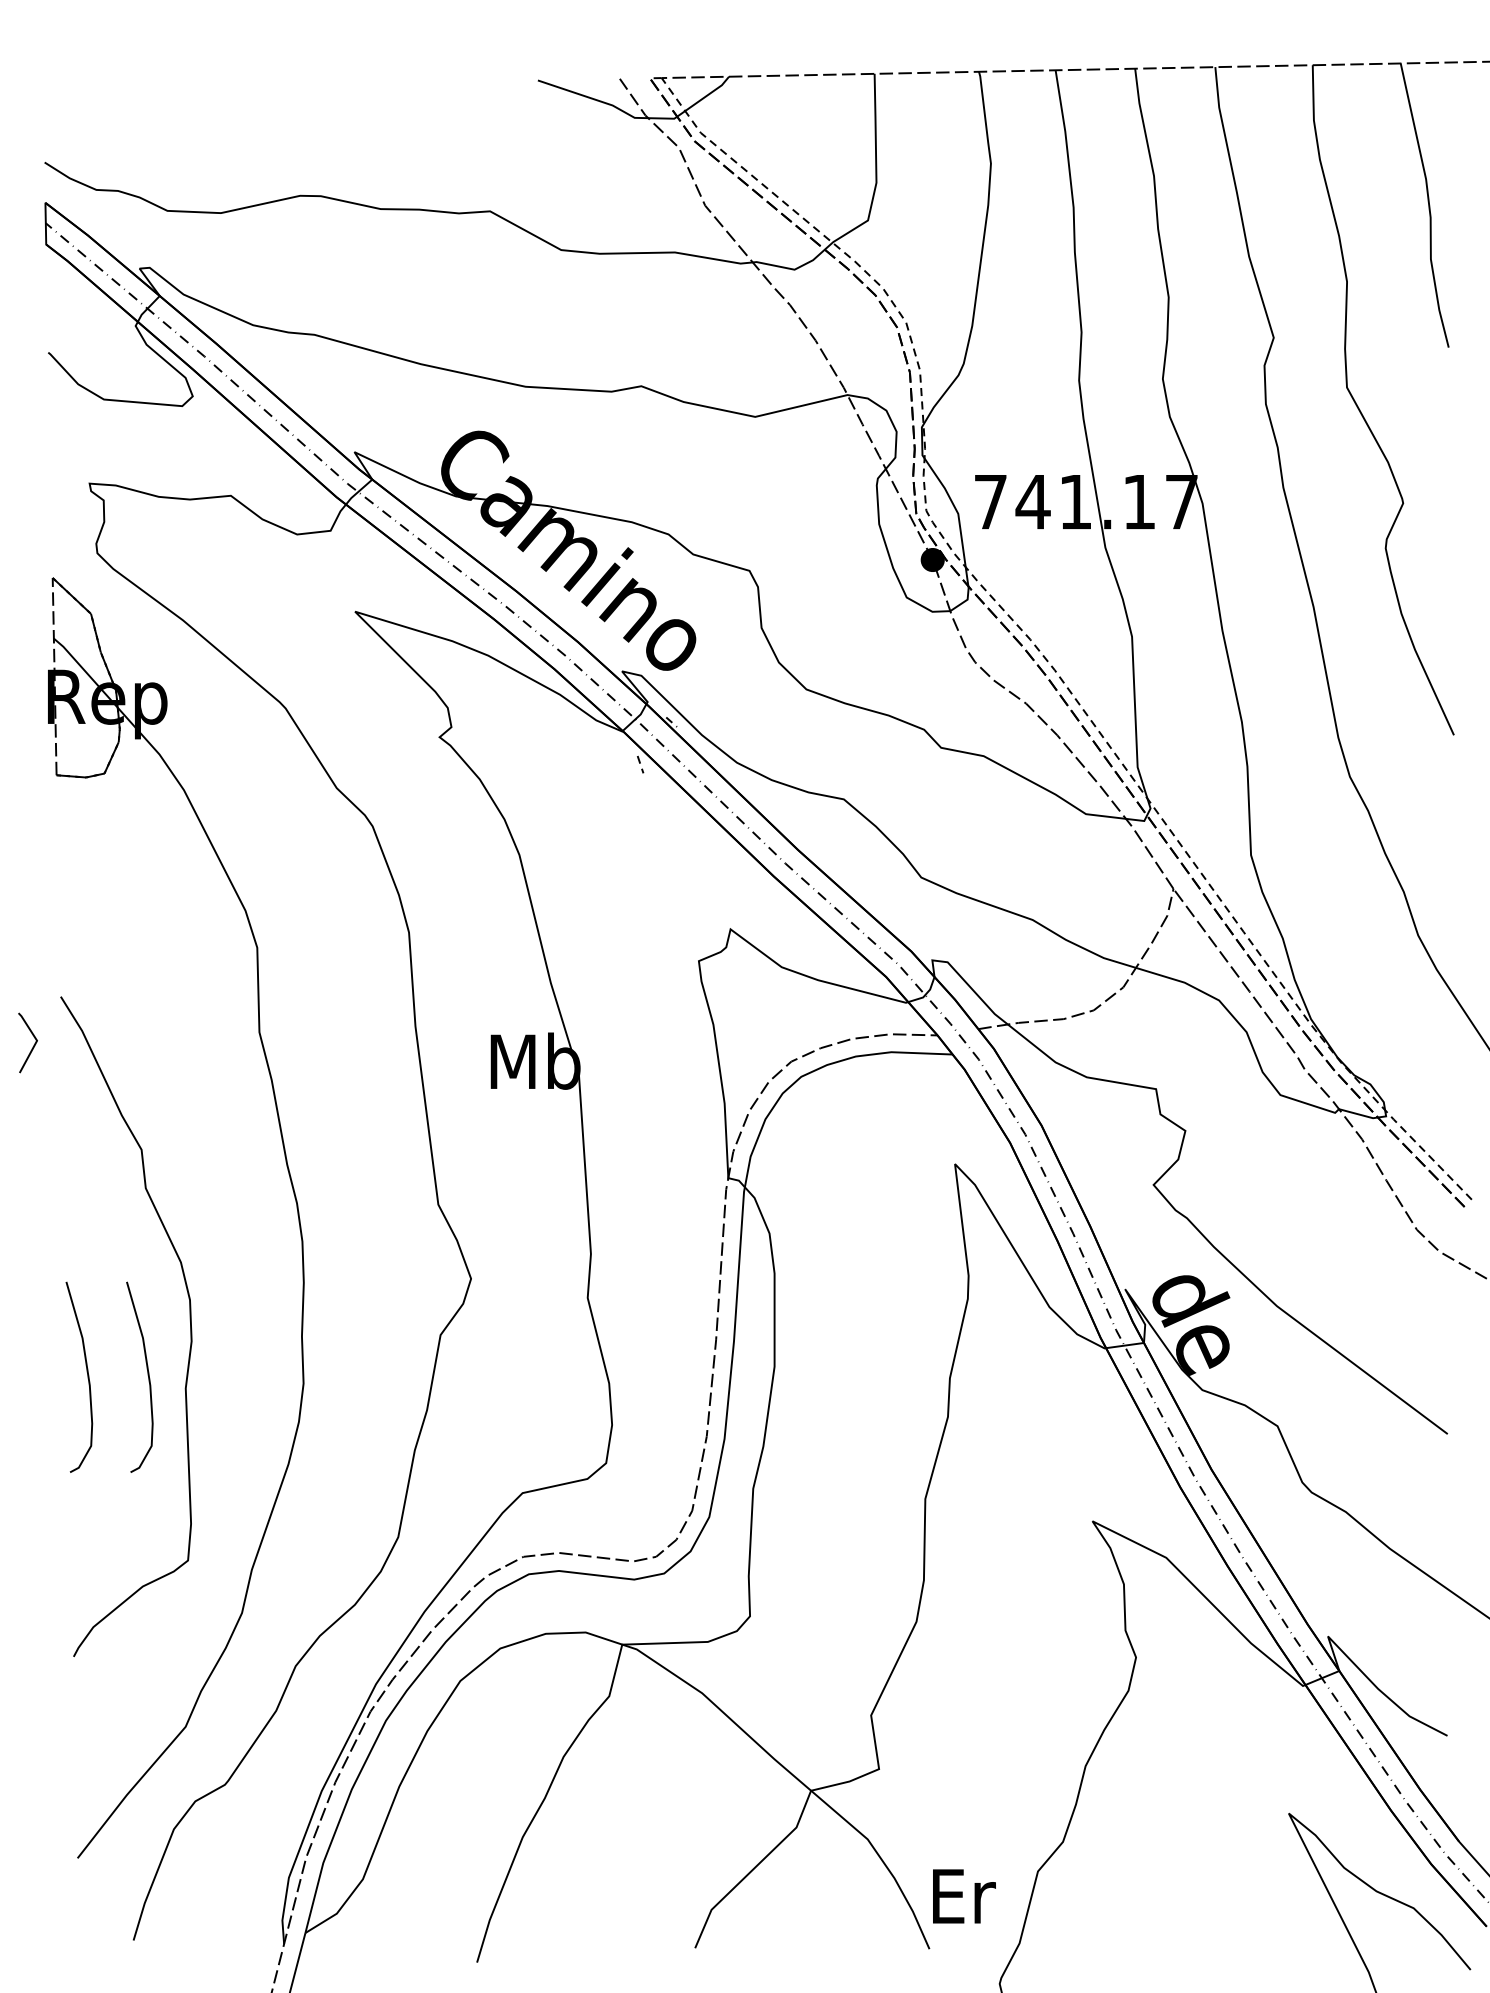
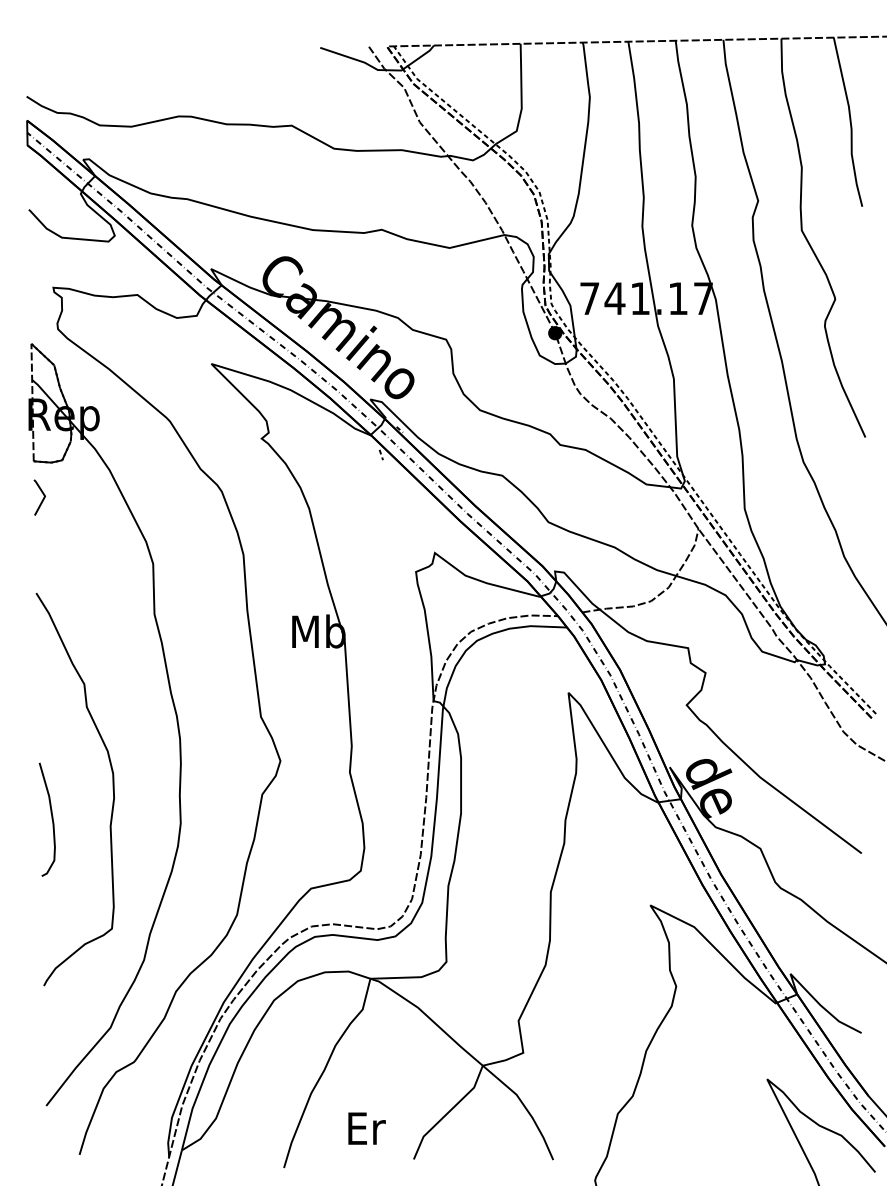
line: (32, 1044) -> (42, 498), moved
curve: (146, 1377) -> (87, 819), removed
text: (963, 1896) -> (366, 1128), moved

